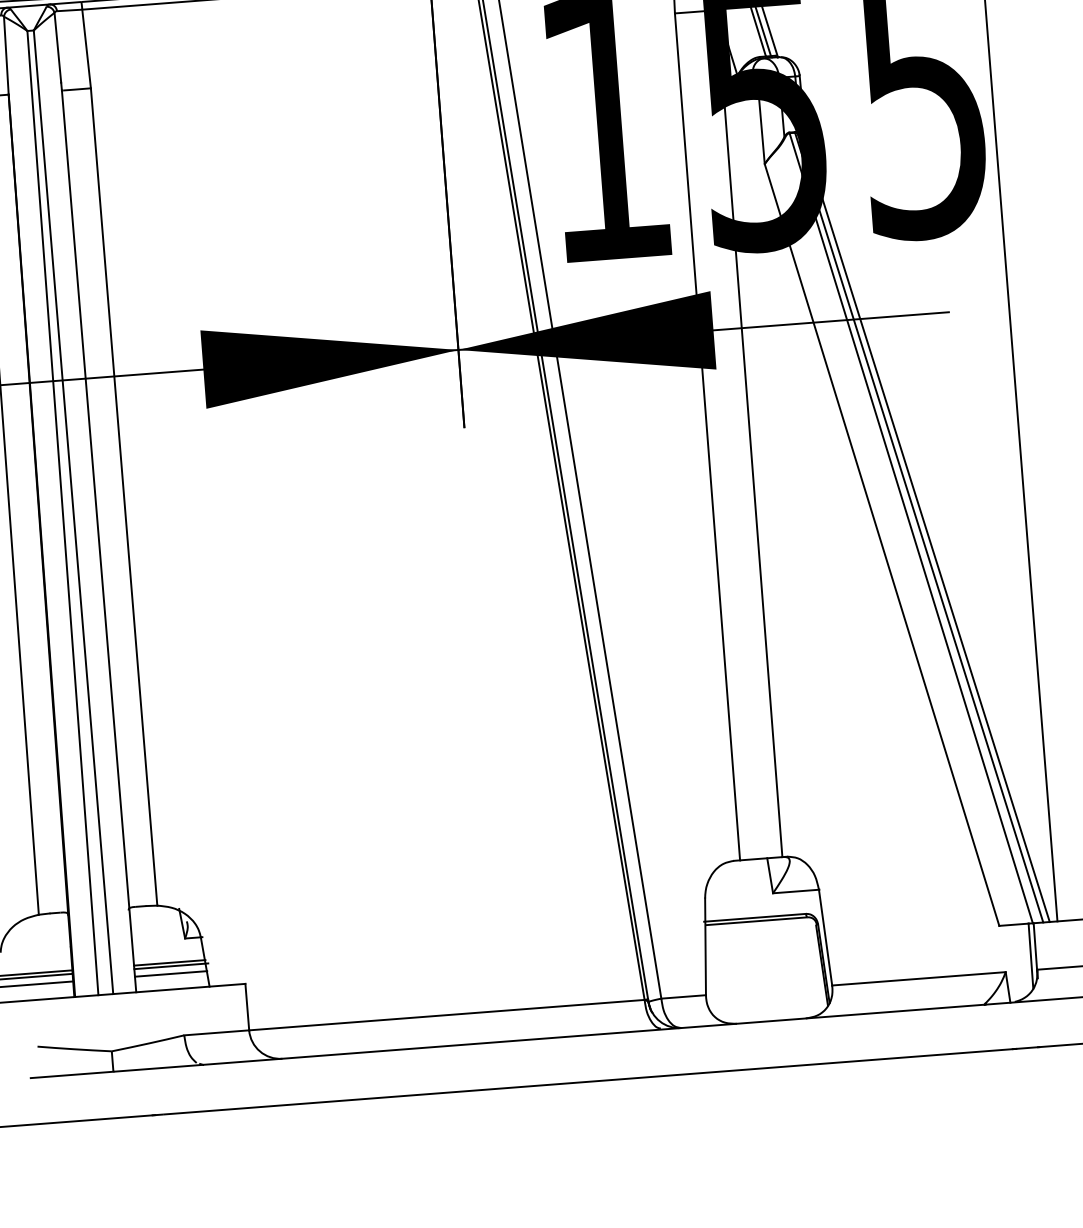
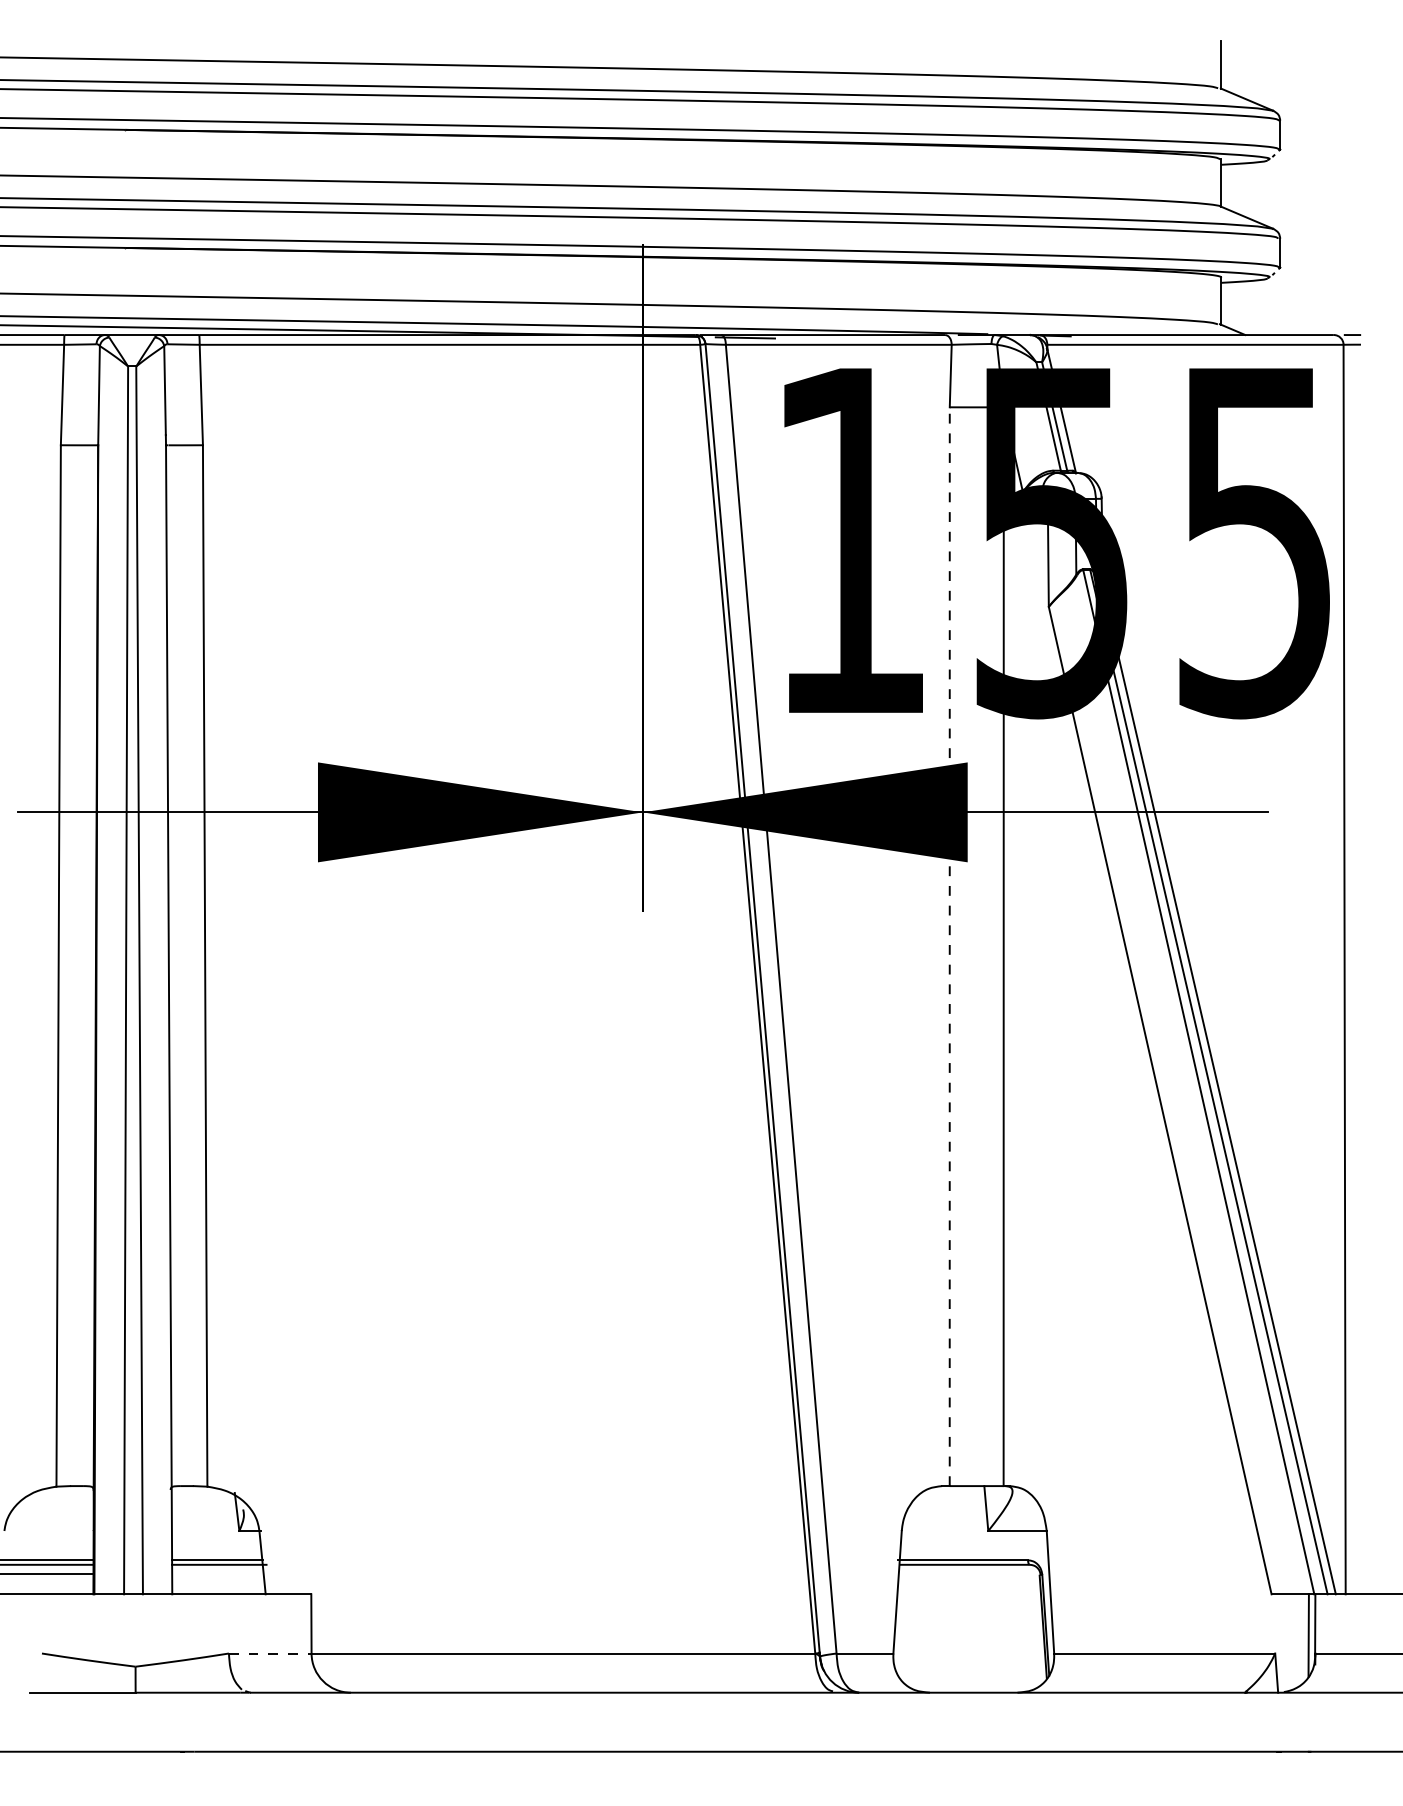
line: (707, 436) -> (949, 946), solid -> dashed
line: (171, 973) -> (218, 1574), removed
line: (216, 1032) -> (270, 1653), solid -> dashed

